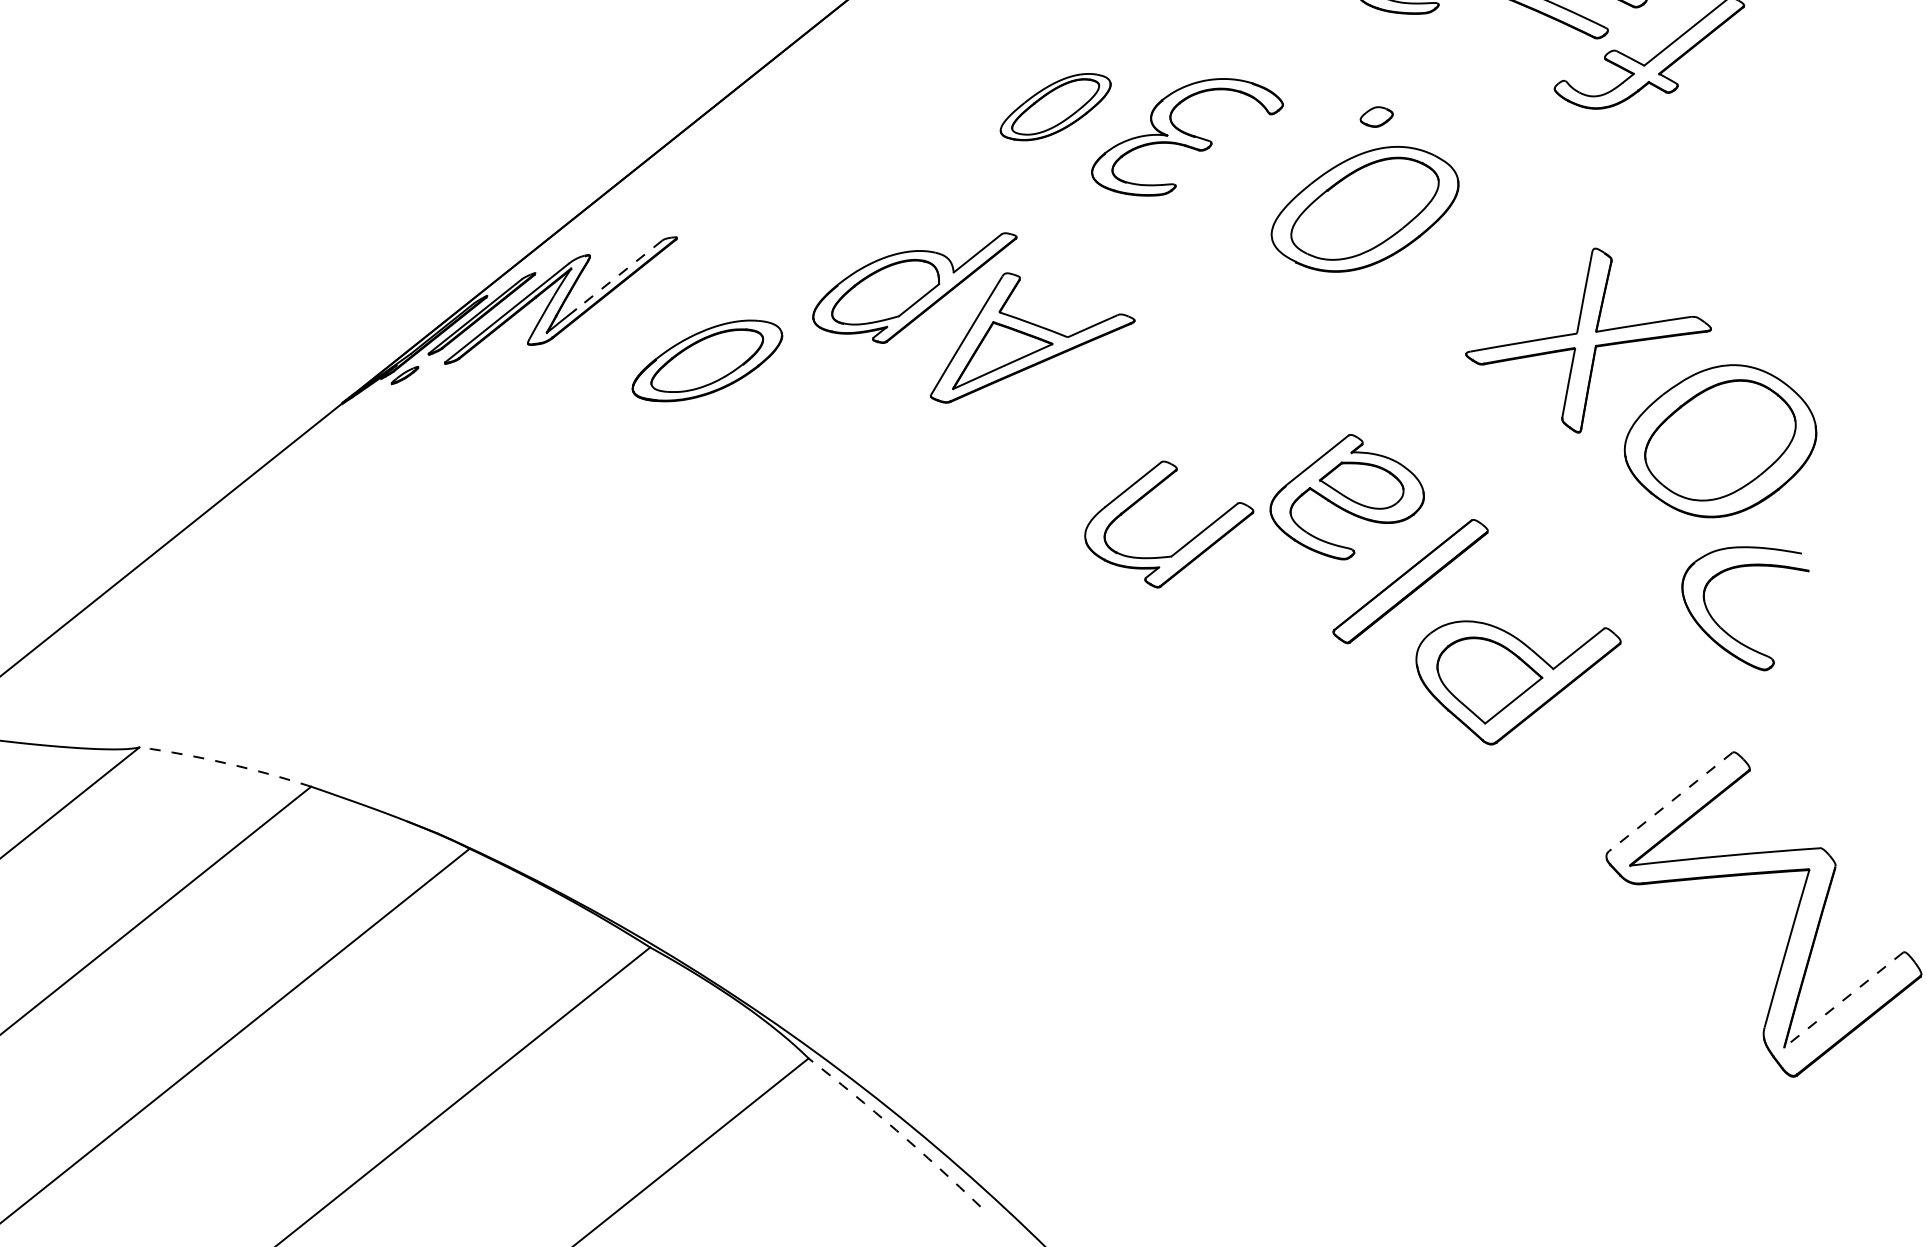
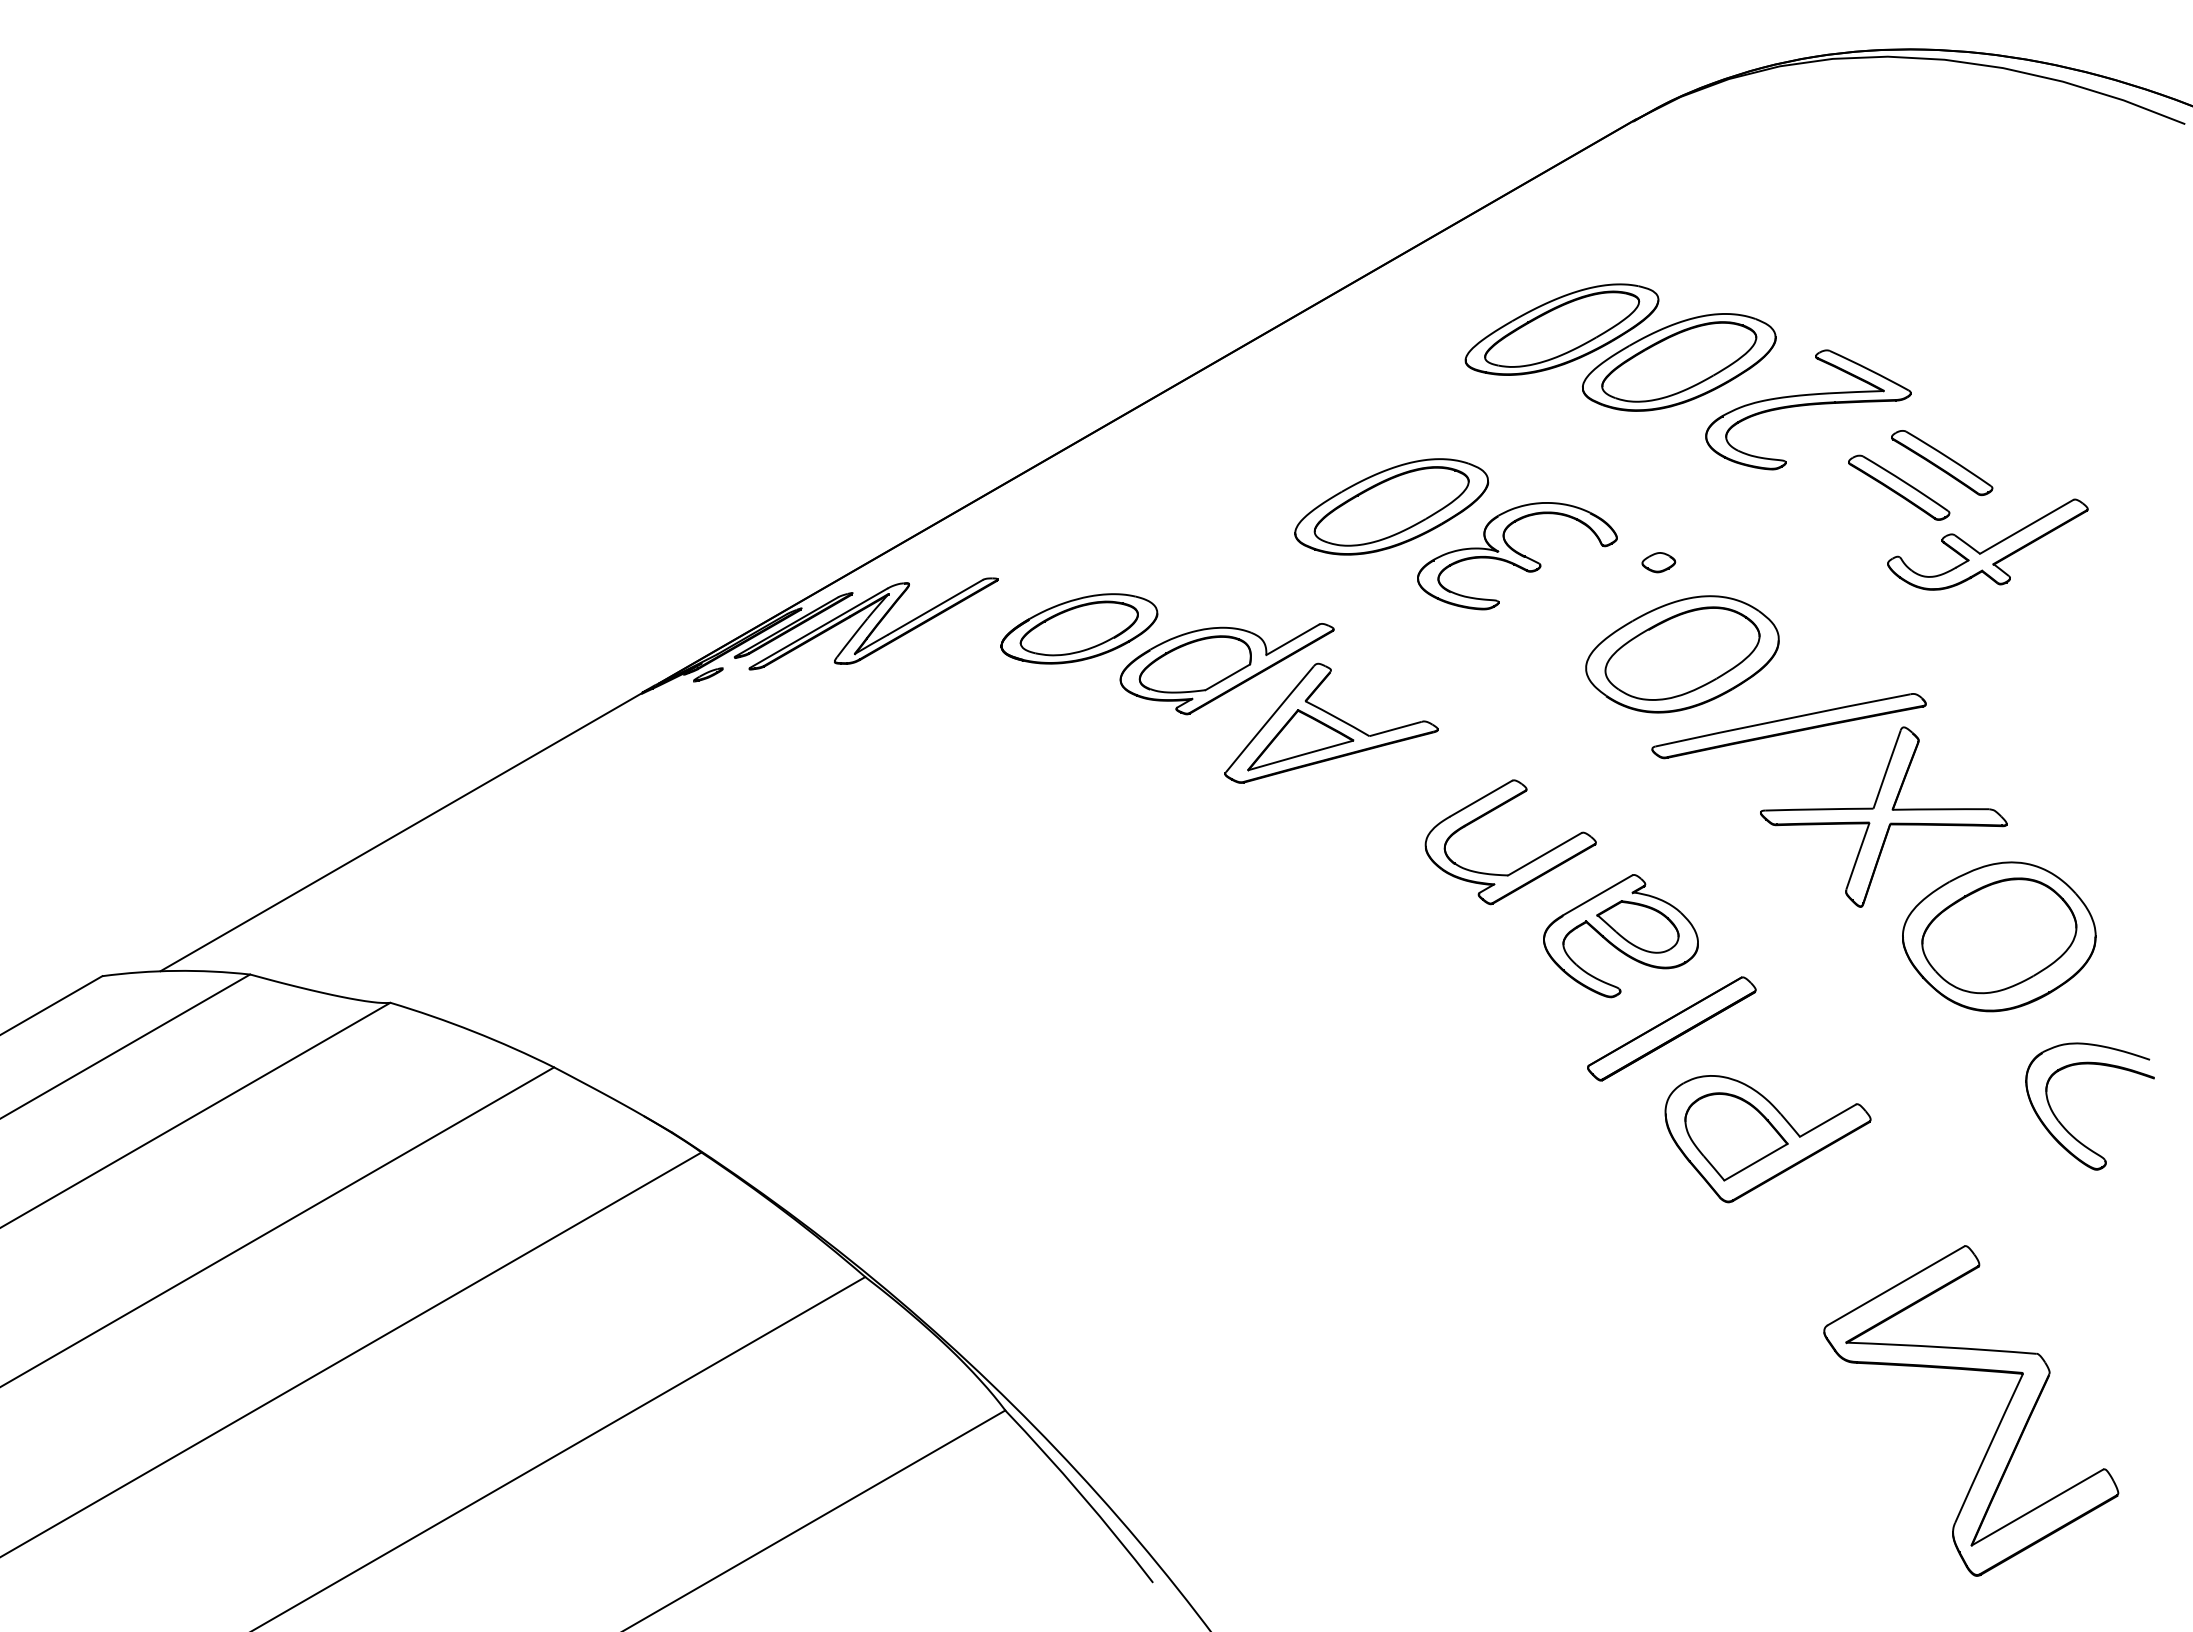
part: (1055, 106) -> (1391, 506), size x1.67
part: (1376, 116) -> (1658, 562), moved
part: (1480, 265) -> (1788, 726), added
line: (619, 274) -> (935, 607), dashed -> solid
part: (707, 360) -> (1079, 628), moved
part: (1186, 543) -> (1524, 864), moved
part: (1729, 633) -> (2066, 1128), moved
arc: (226, 763) -> (473, 1031), dashed -> solid
line: (1671, 801) -> (1896, 1285), dashed -> solid
line: (1843, 1000) -> (2037, 1507), dashed -> solid
arc: (896, 1130) -> (1081, 1494), dashed -> solid

